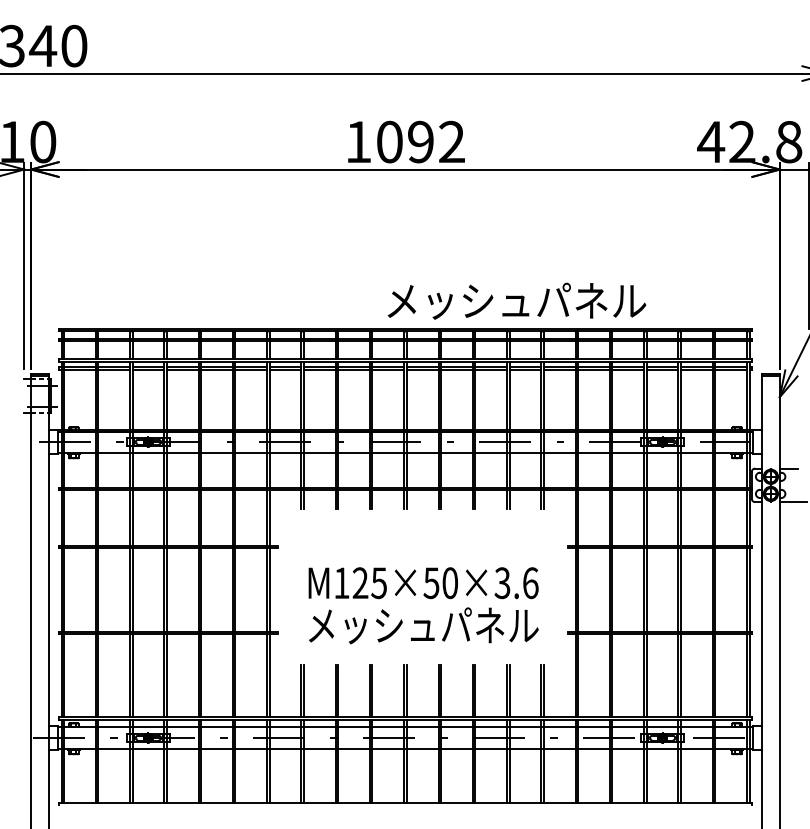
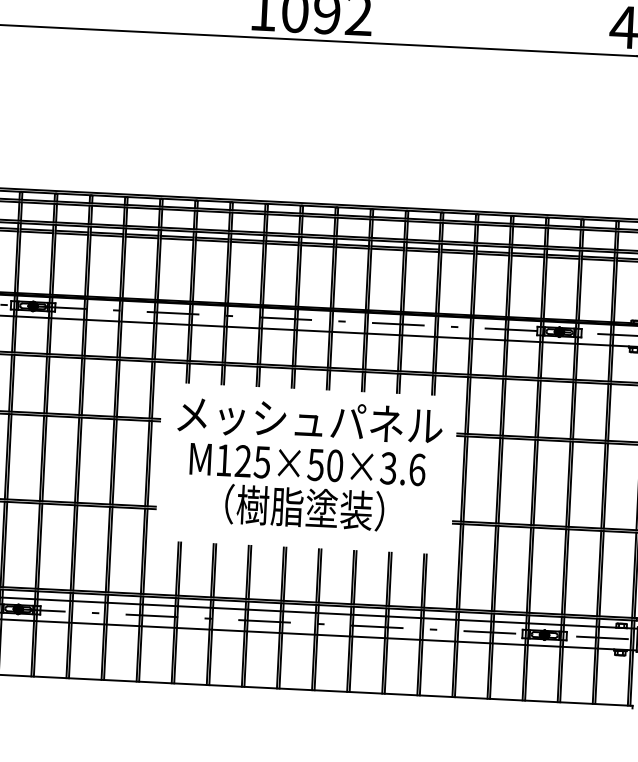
text: (516, 300) -> (309, 419), moved
text: (423, 625) -> (305, 507), メッシュパネル -> （樹脂塗装）

